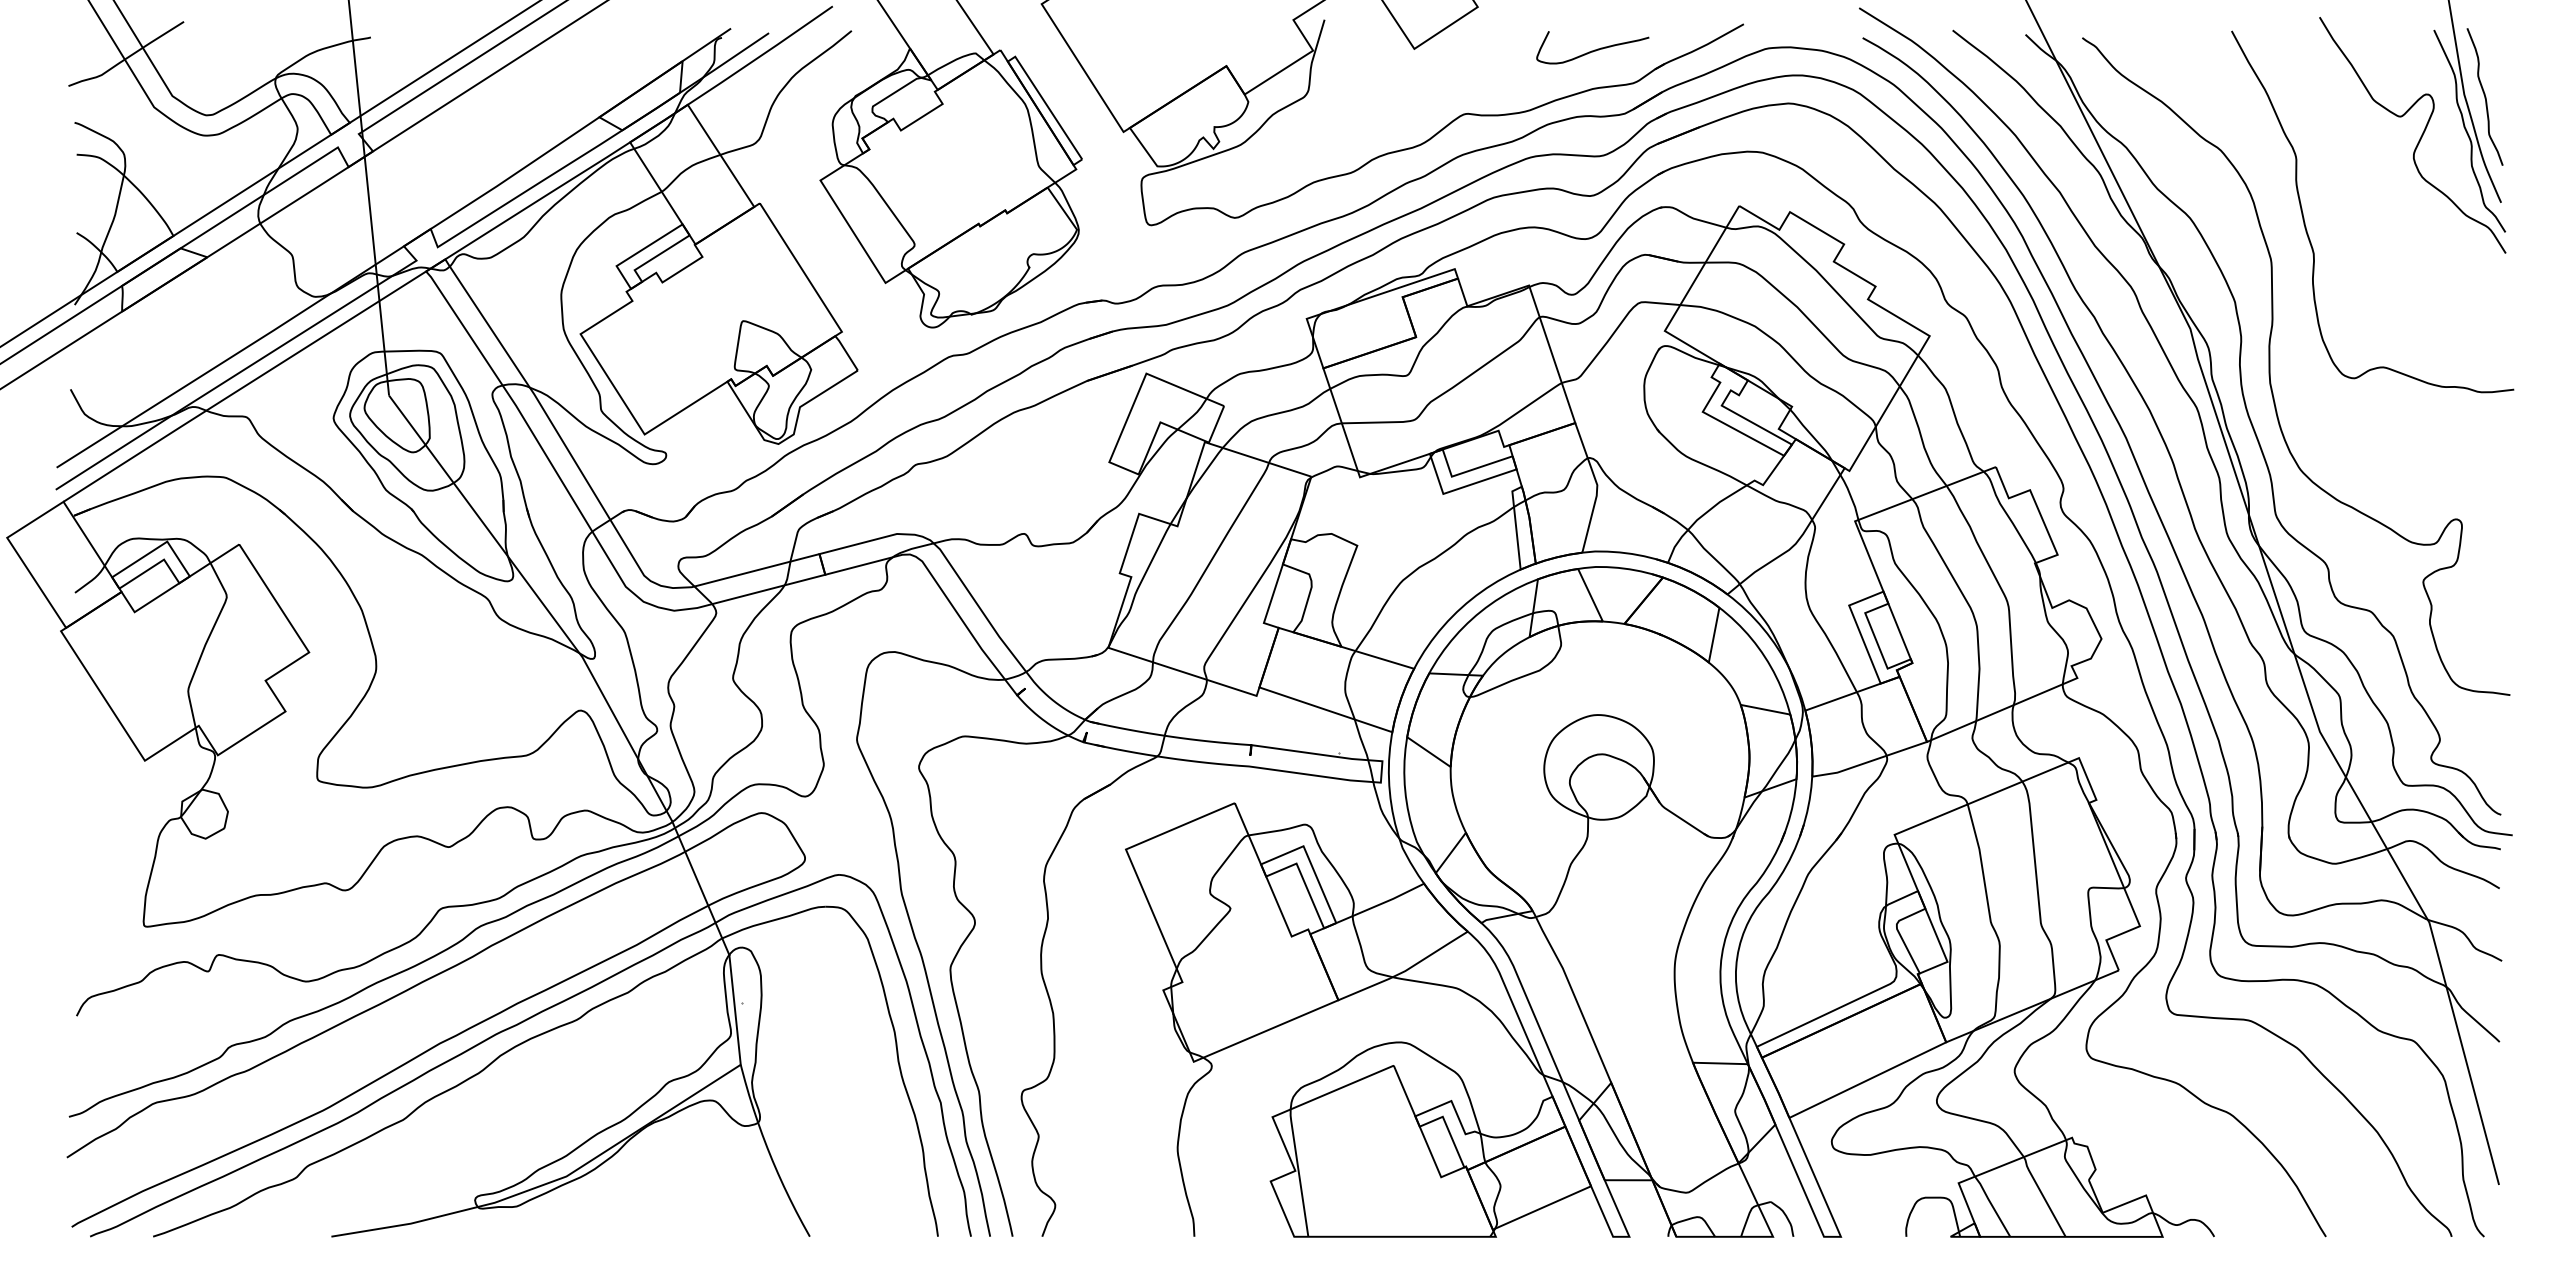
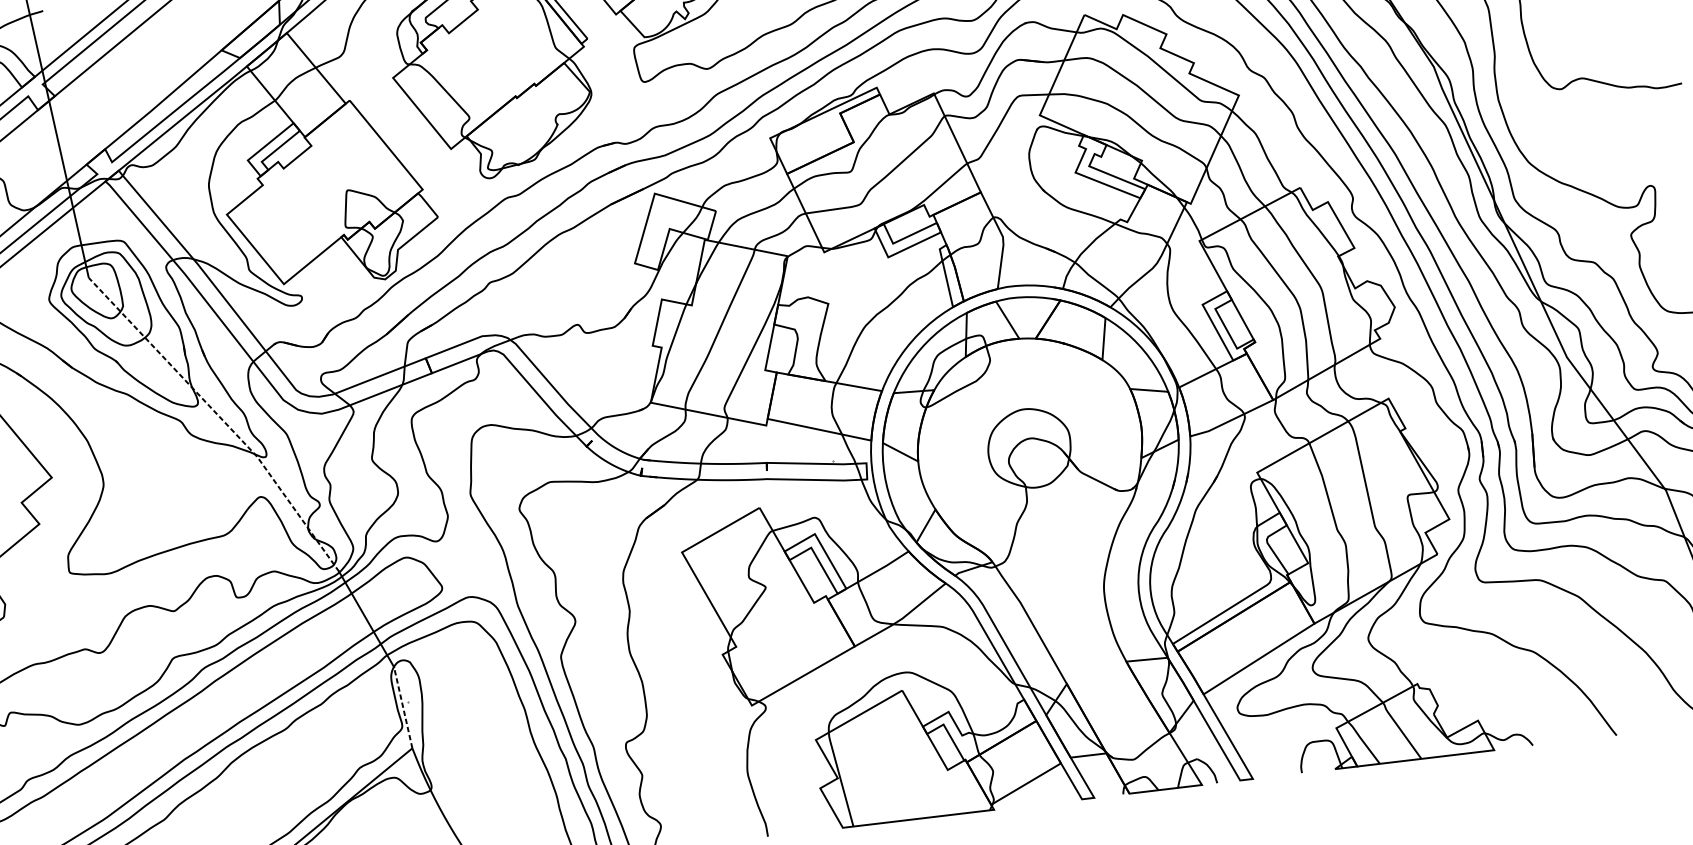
line: (542, 602) -> (222, 419), solid -> dashed
line: (735, 1009) -> (403, 707), solid -> dashed

